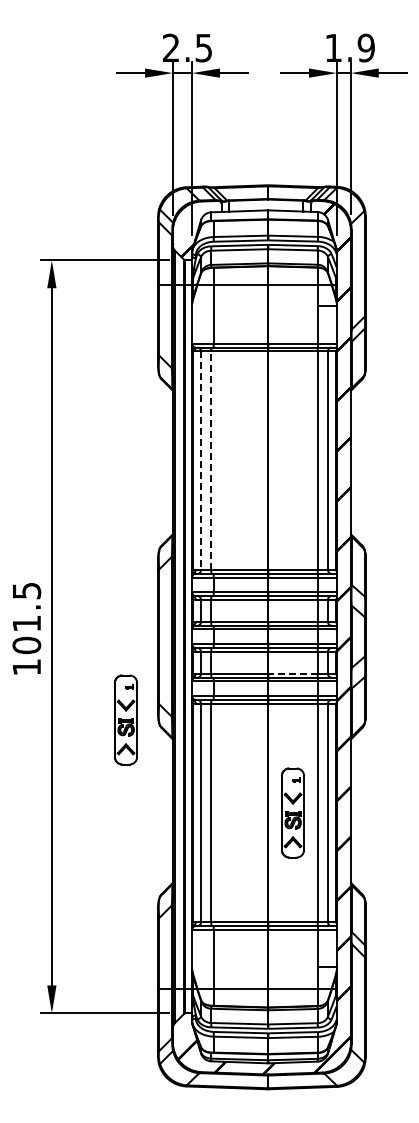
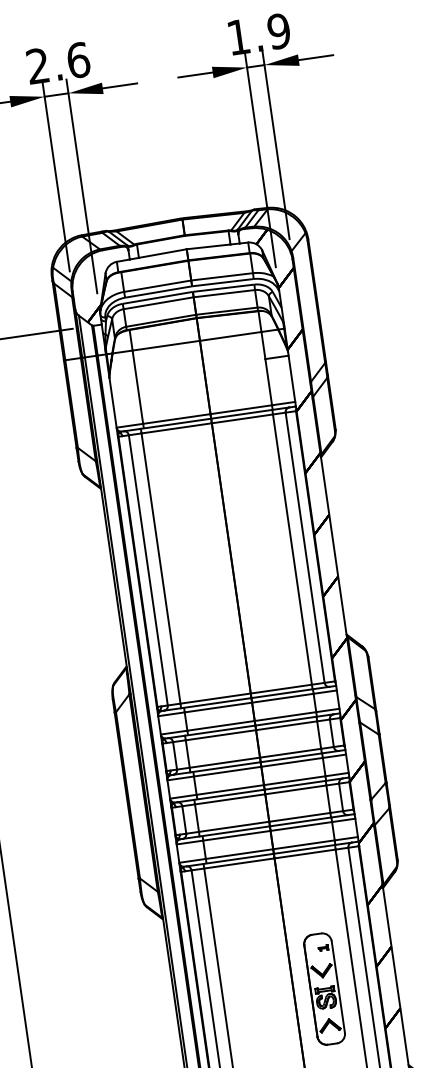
text: (203, 47) -> (77, 59), 2.5 -> 2.6
line: (211, 460) -> (161, 568), dashed -> solid
line: (201, 461) -> (149, 571), dashed -> solid
line: (292, 673) -> (299, 816), dashed -> solid
part: (125, 719) -> (101, 903), removed

